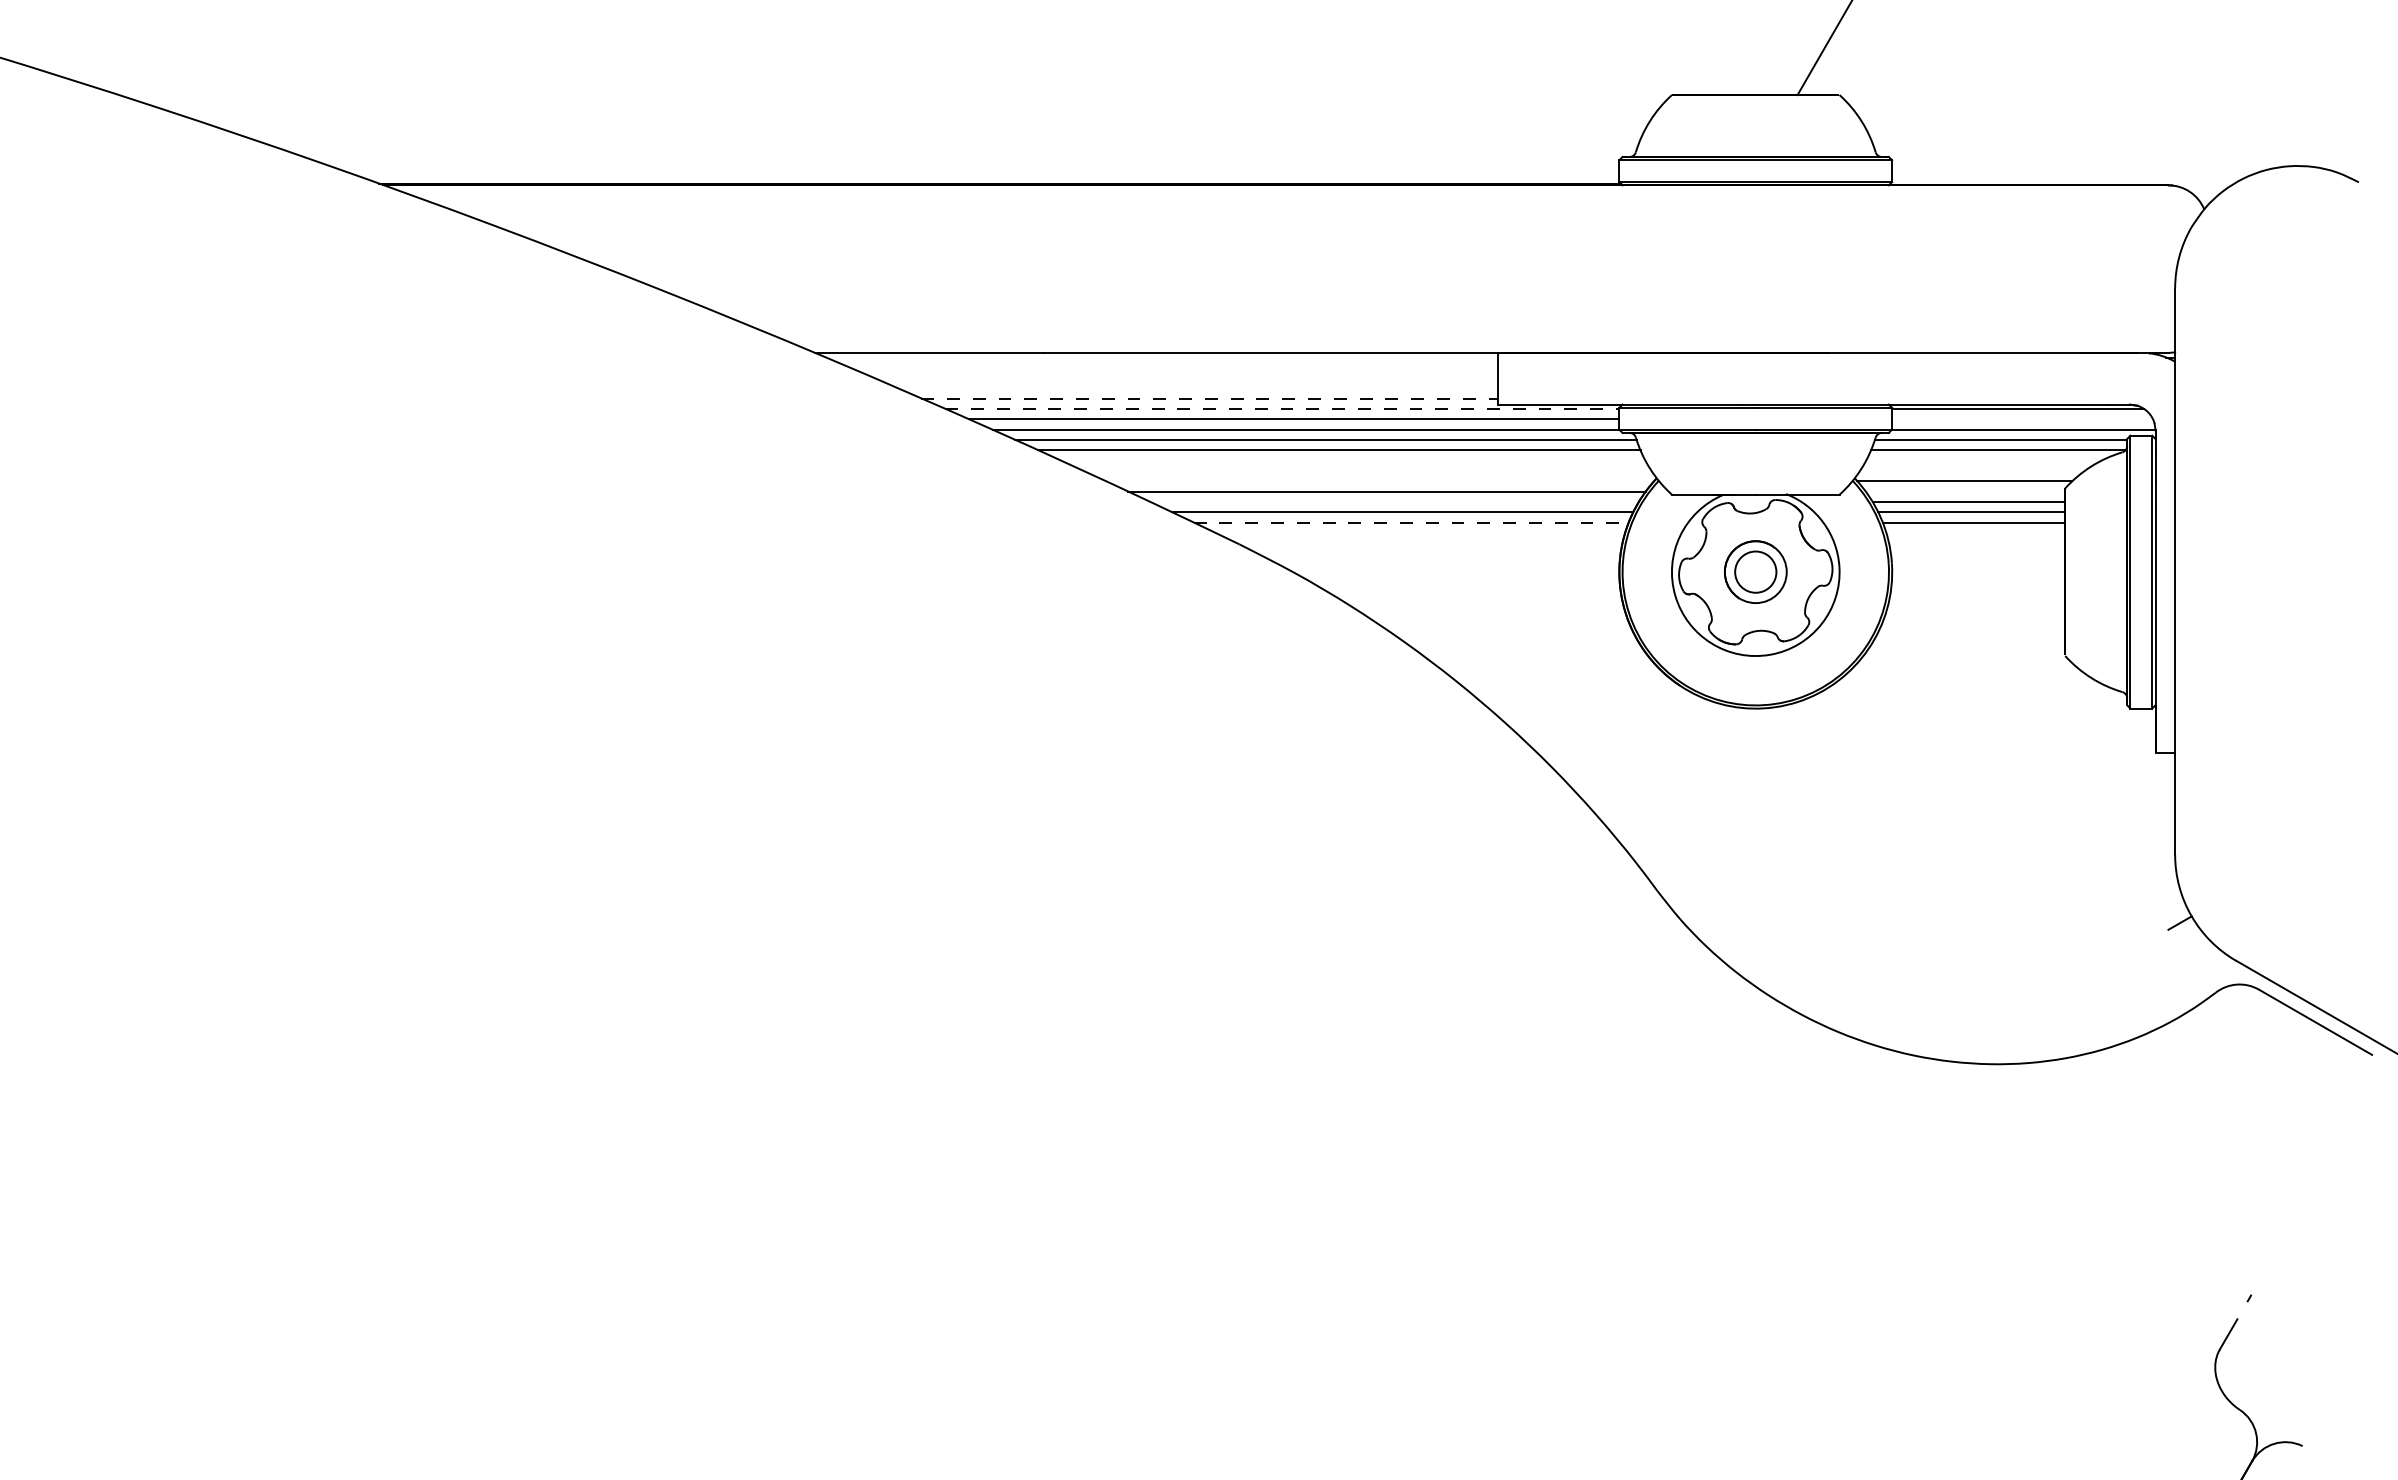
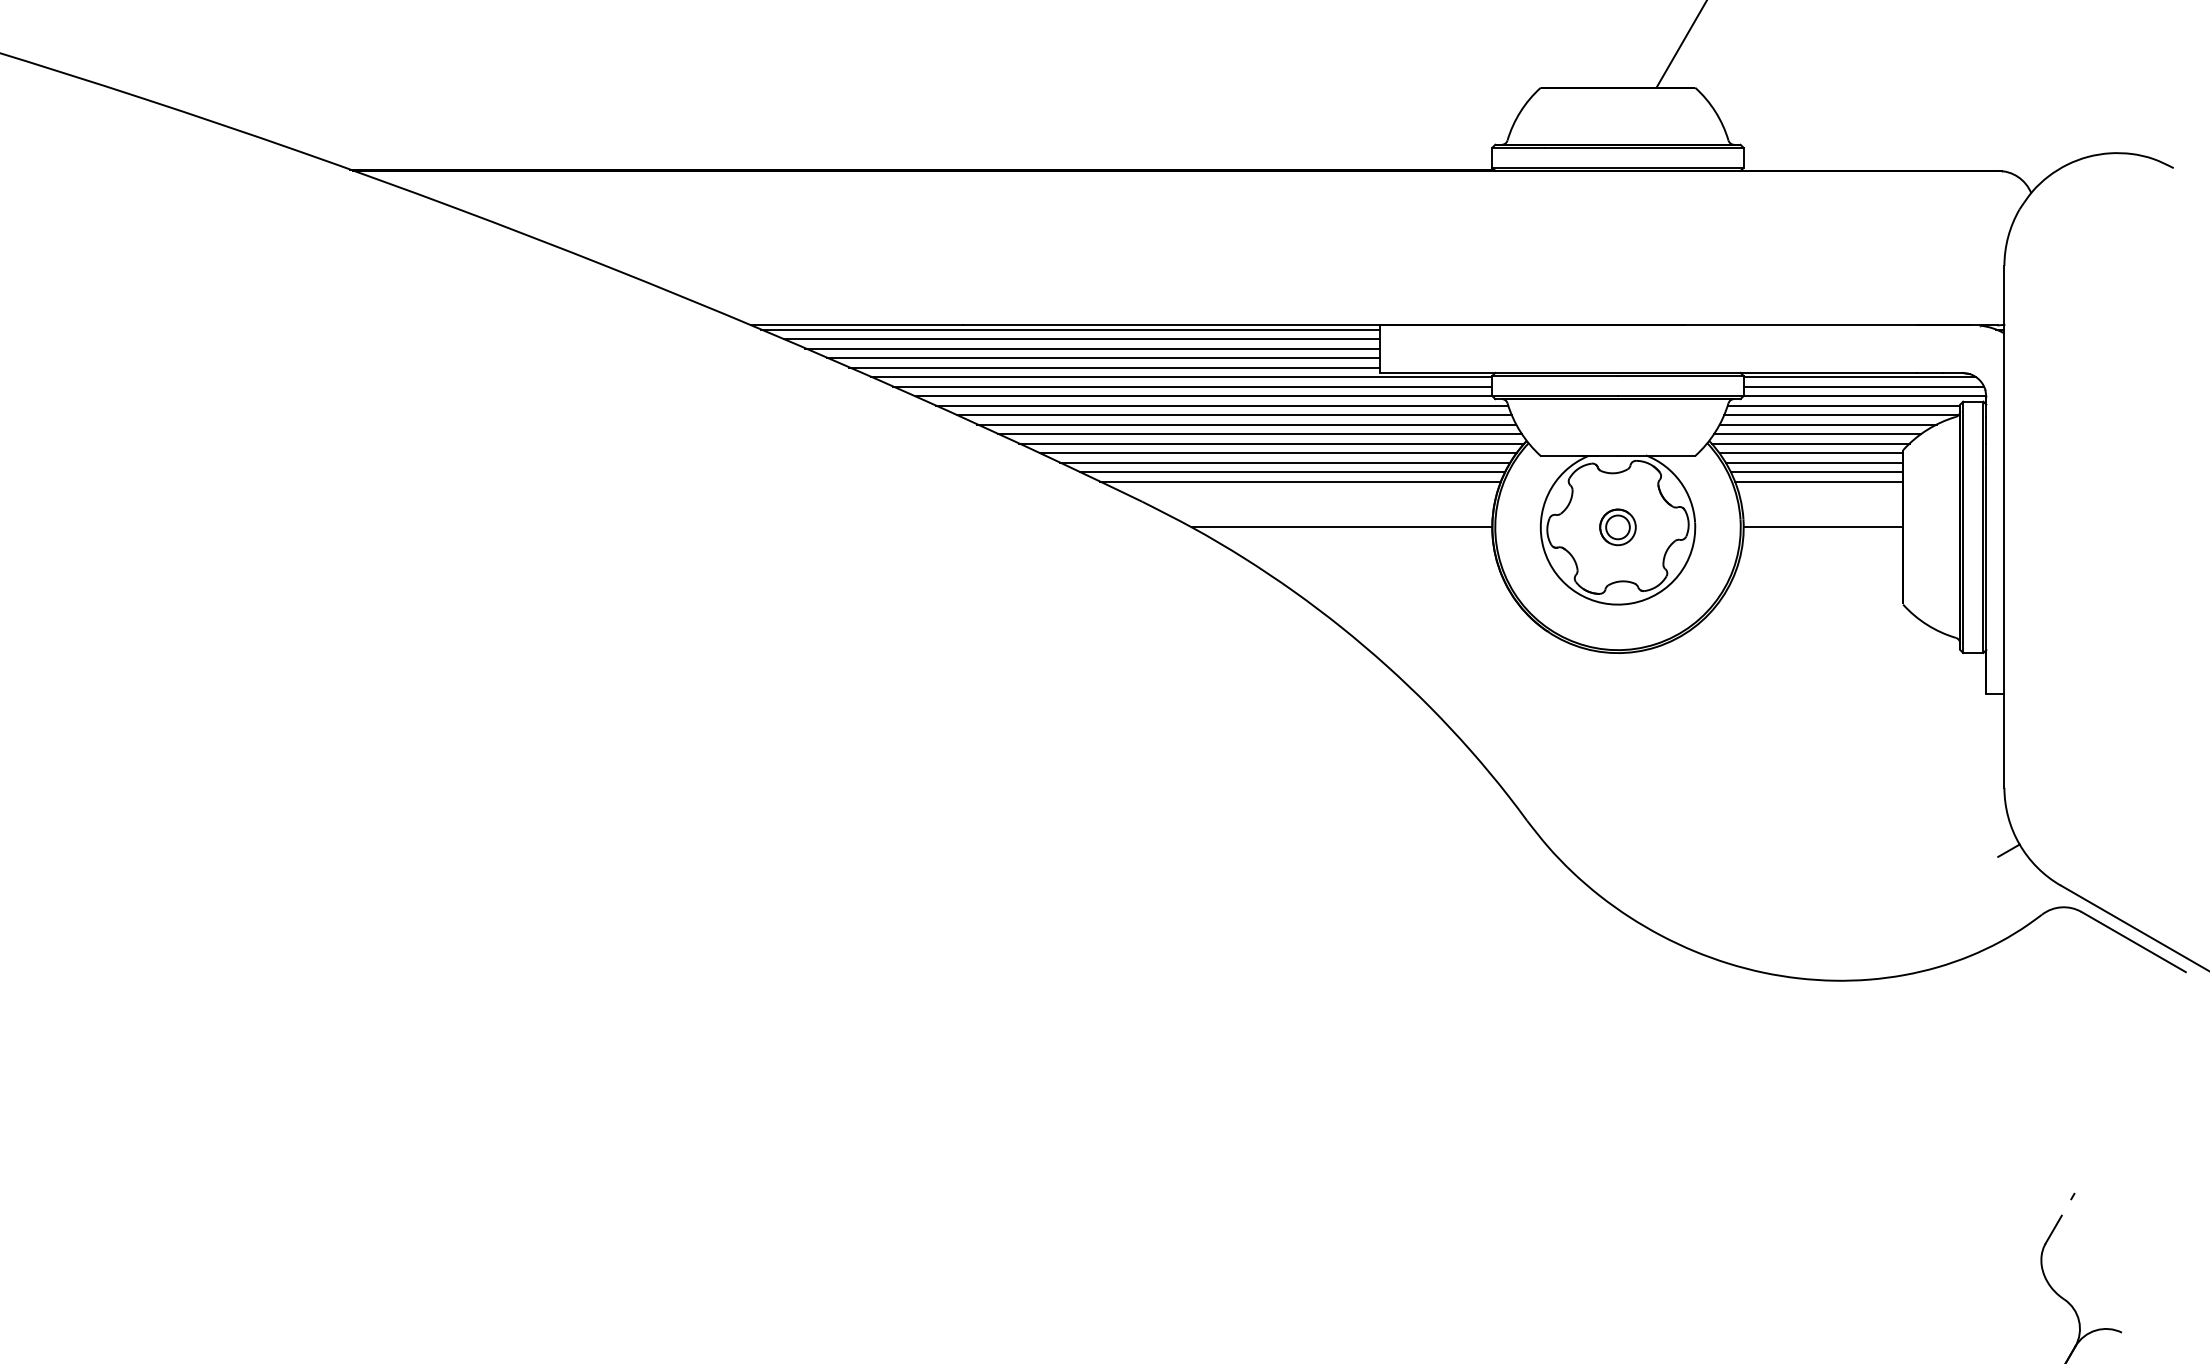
line: (1161, 357) -> (1070, 329), added
line: (1173, 368) -> (1081, 339), added
line: (1185, 378) -> (1092, 348), added
line: (1197, 388) -> (1103, 358), added
line: (1209, 398) -> (1114, 367), dashed -> solid
line: (1282, 409) -> (1181, 377), dashed -> solid
line: (2022, 419) -> (1863, 386), added
line: (1352, 460) -> (1246, 424), added
line: (1983, 460) -> (1827, 424), added
line: (1366, 471) -> (1259, 434), added
line: (1972, 471) -> (1817, 434), added
line: (1379, 481) -> (1271, 443), added
line: (1965, 492) -> (1811, 453), added
line: (1394, 501) -> (1285, 462), added
line: (1412, 522) -> (1301, 481), dashed -> solid
line: (1455, 572) -> (1341, 527), added
part: (1755, 572) -> (1617, 527), size x0.62
line: (1978, 572) -> (1823, 527), added

